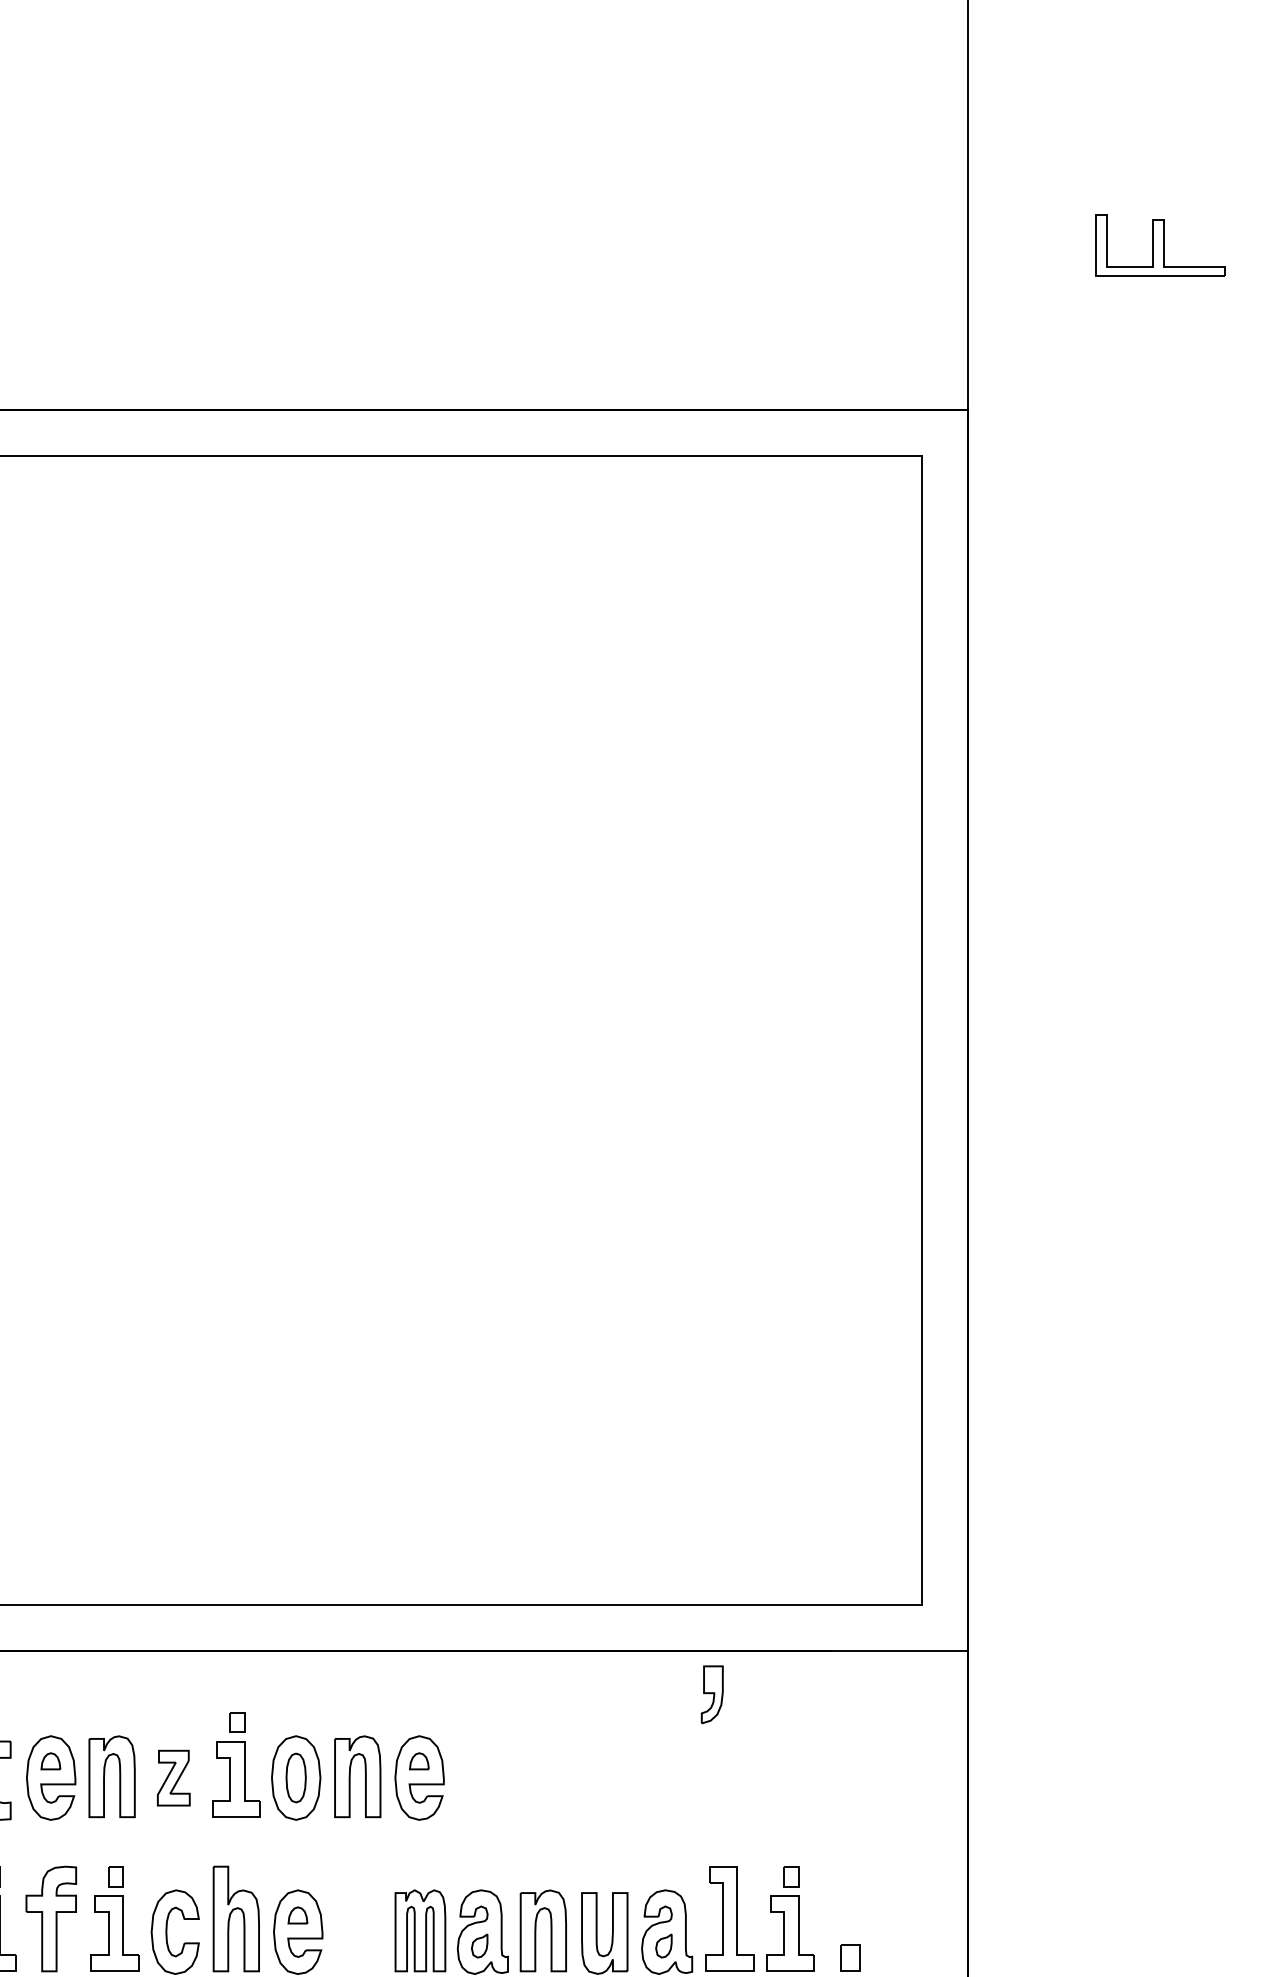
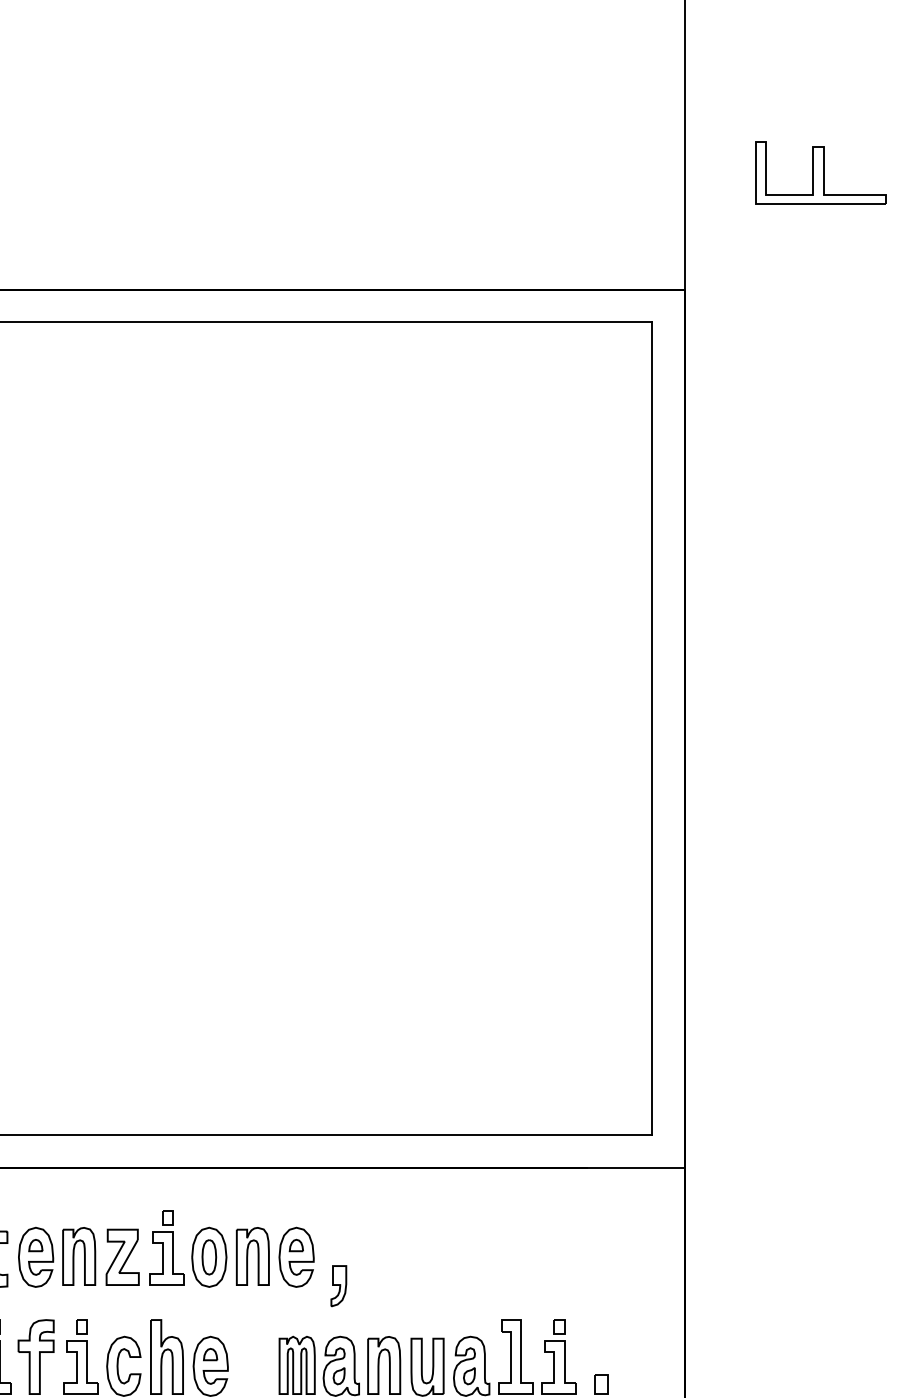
part: (1160, 245) -> (820, 173), size x1.43
part: (711, 1694) -> (338, 1285), moved
part: (173, 1778) -> (122, 1257), size x1.43

